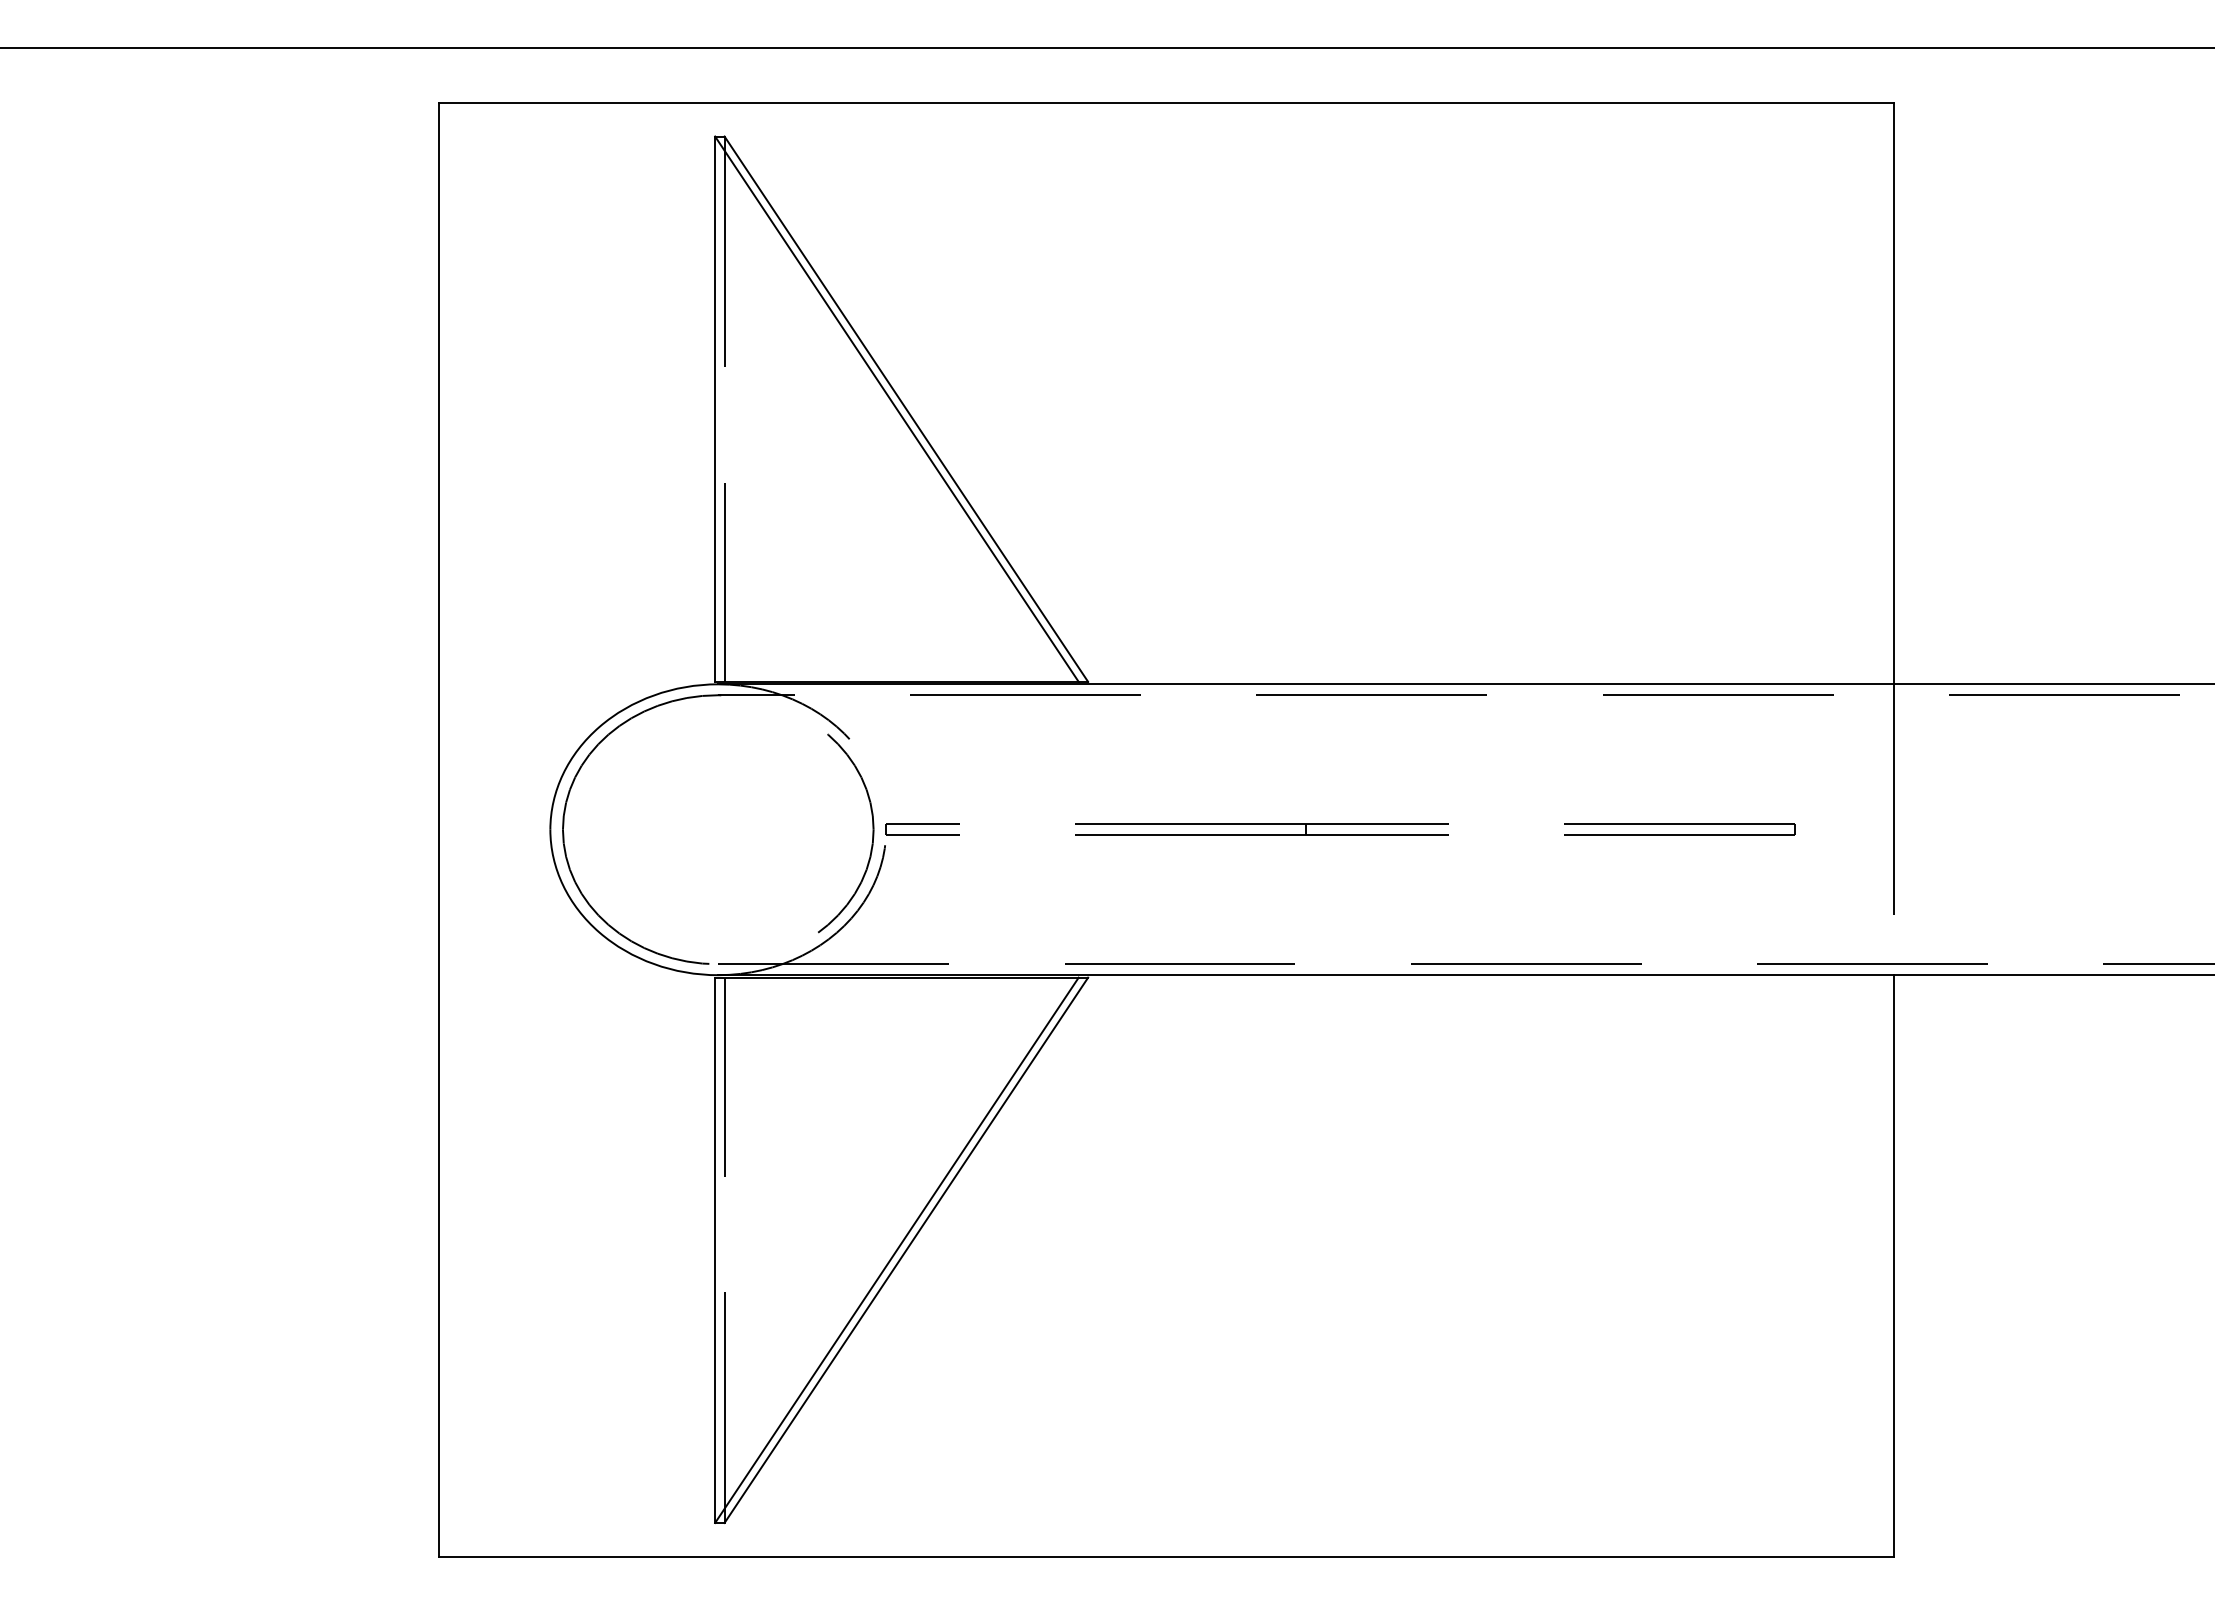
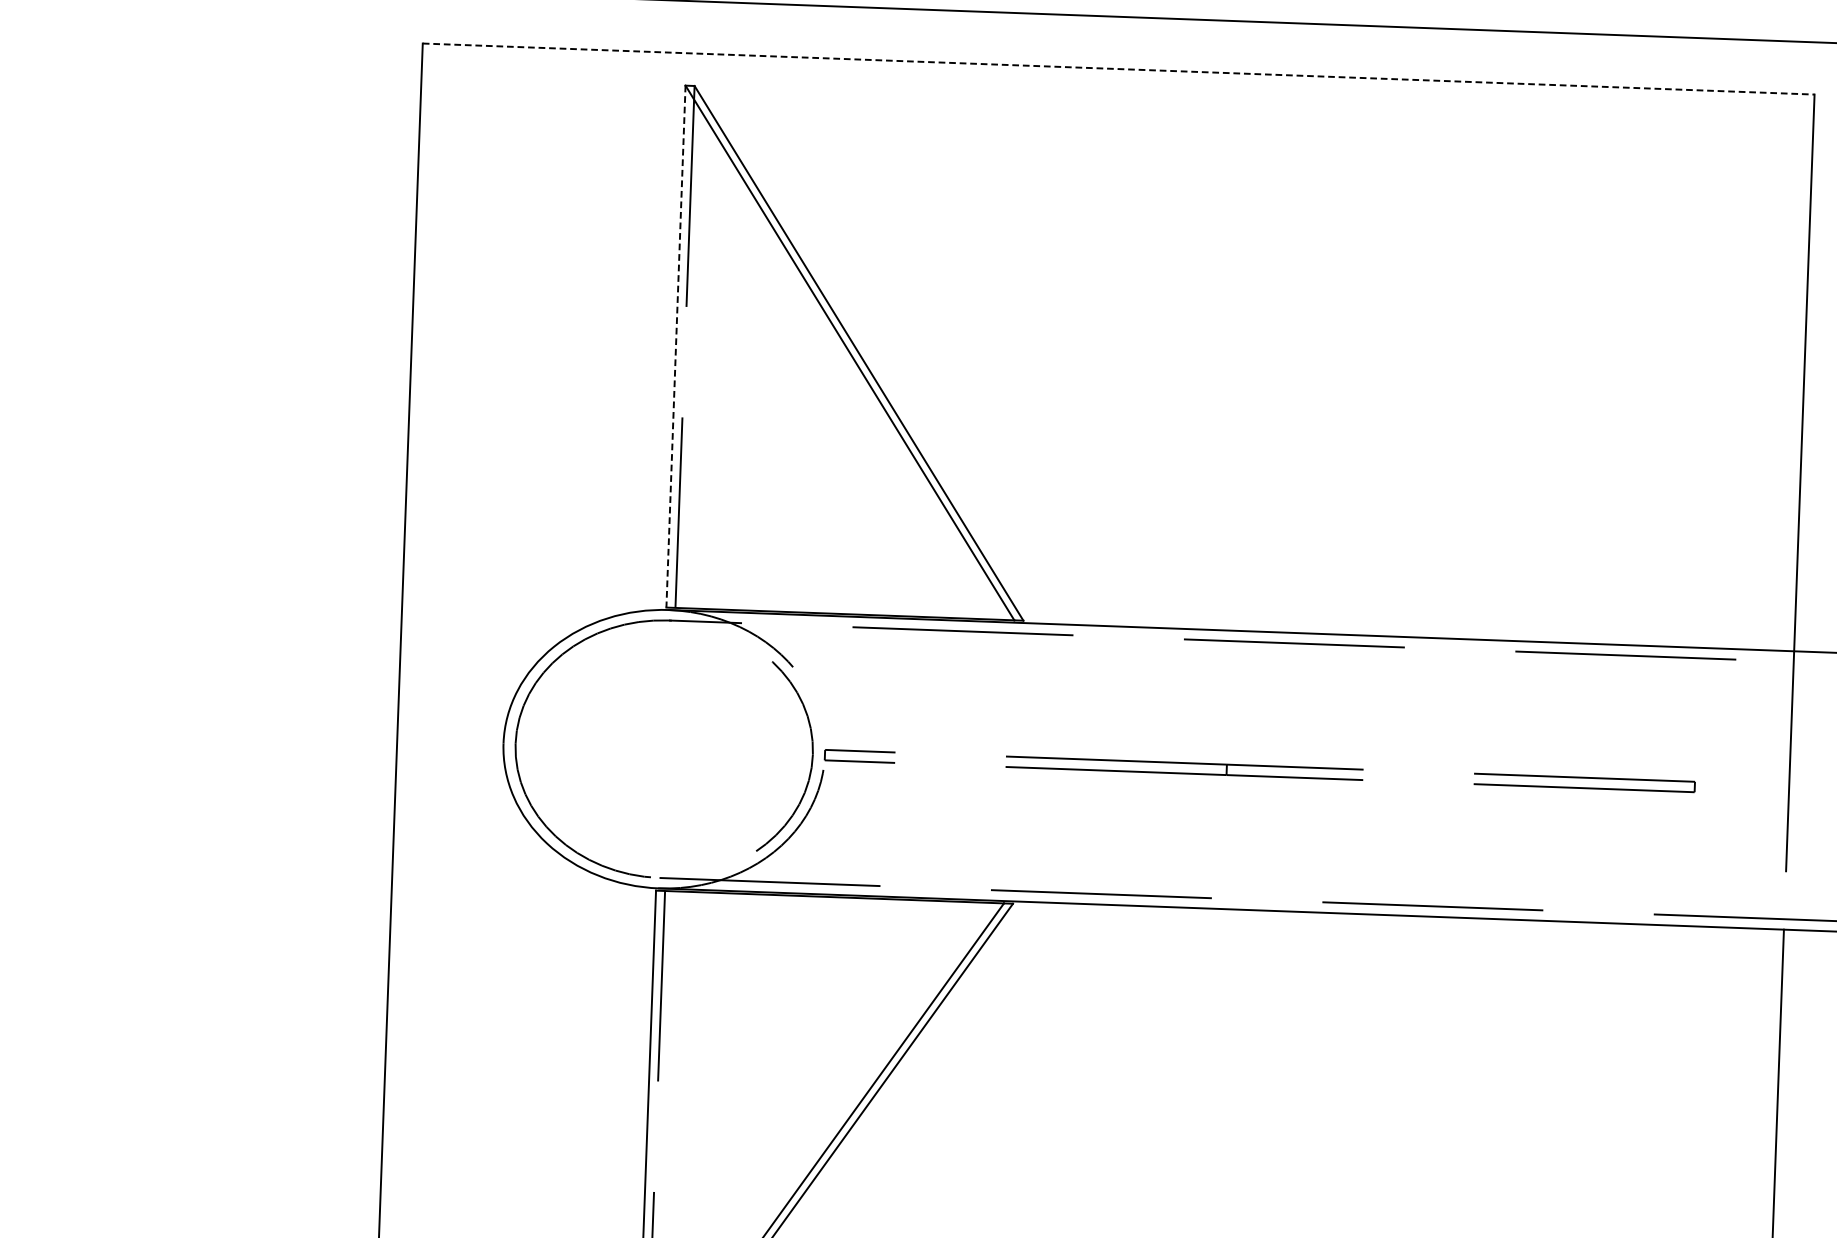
line: (1166, 102) -> (1118, 68), solid -> dashed
line: (715, 409) -> (676, 346), solid -> dashed

